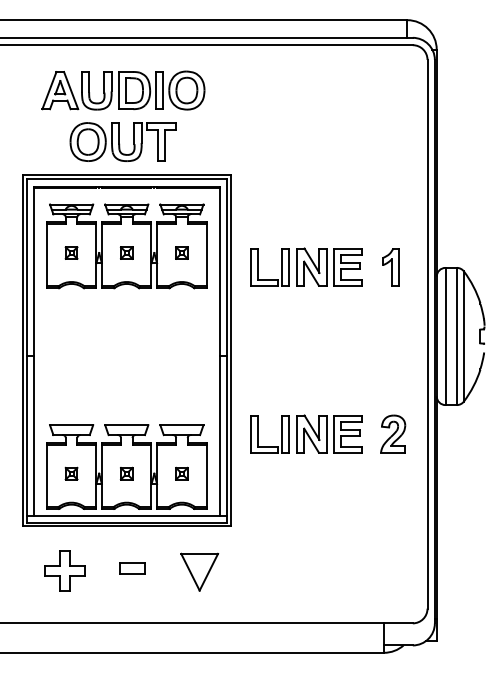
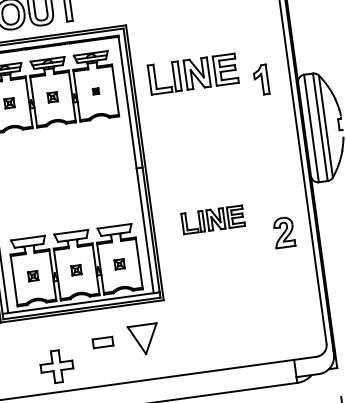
part: (181, 252) -> (95, 91), size x0.6
part: (306, 266) -> (193, 73), moved
part: (306, 433) -> (212, 219), size x0.7
part: (393, 433) -> (284, 232), moved
part: (132, 568) -> (102, 342), moved
part: (64, 570) -> (56, 366), moved

